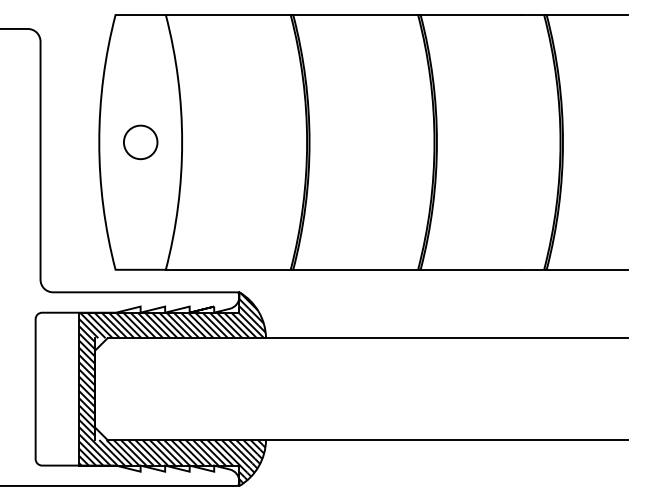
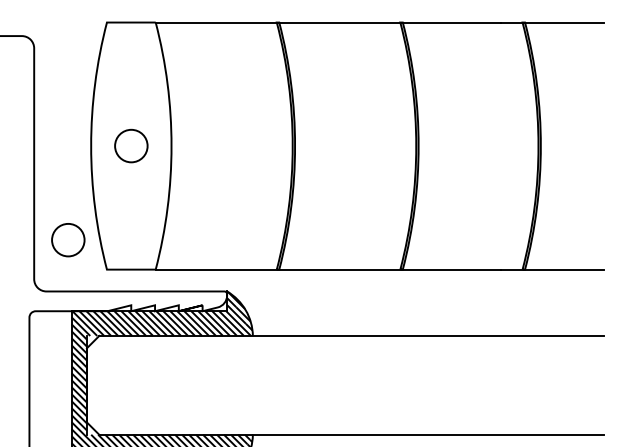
circle: (75, 239) -> (68, 240), added

